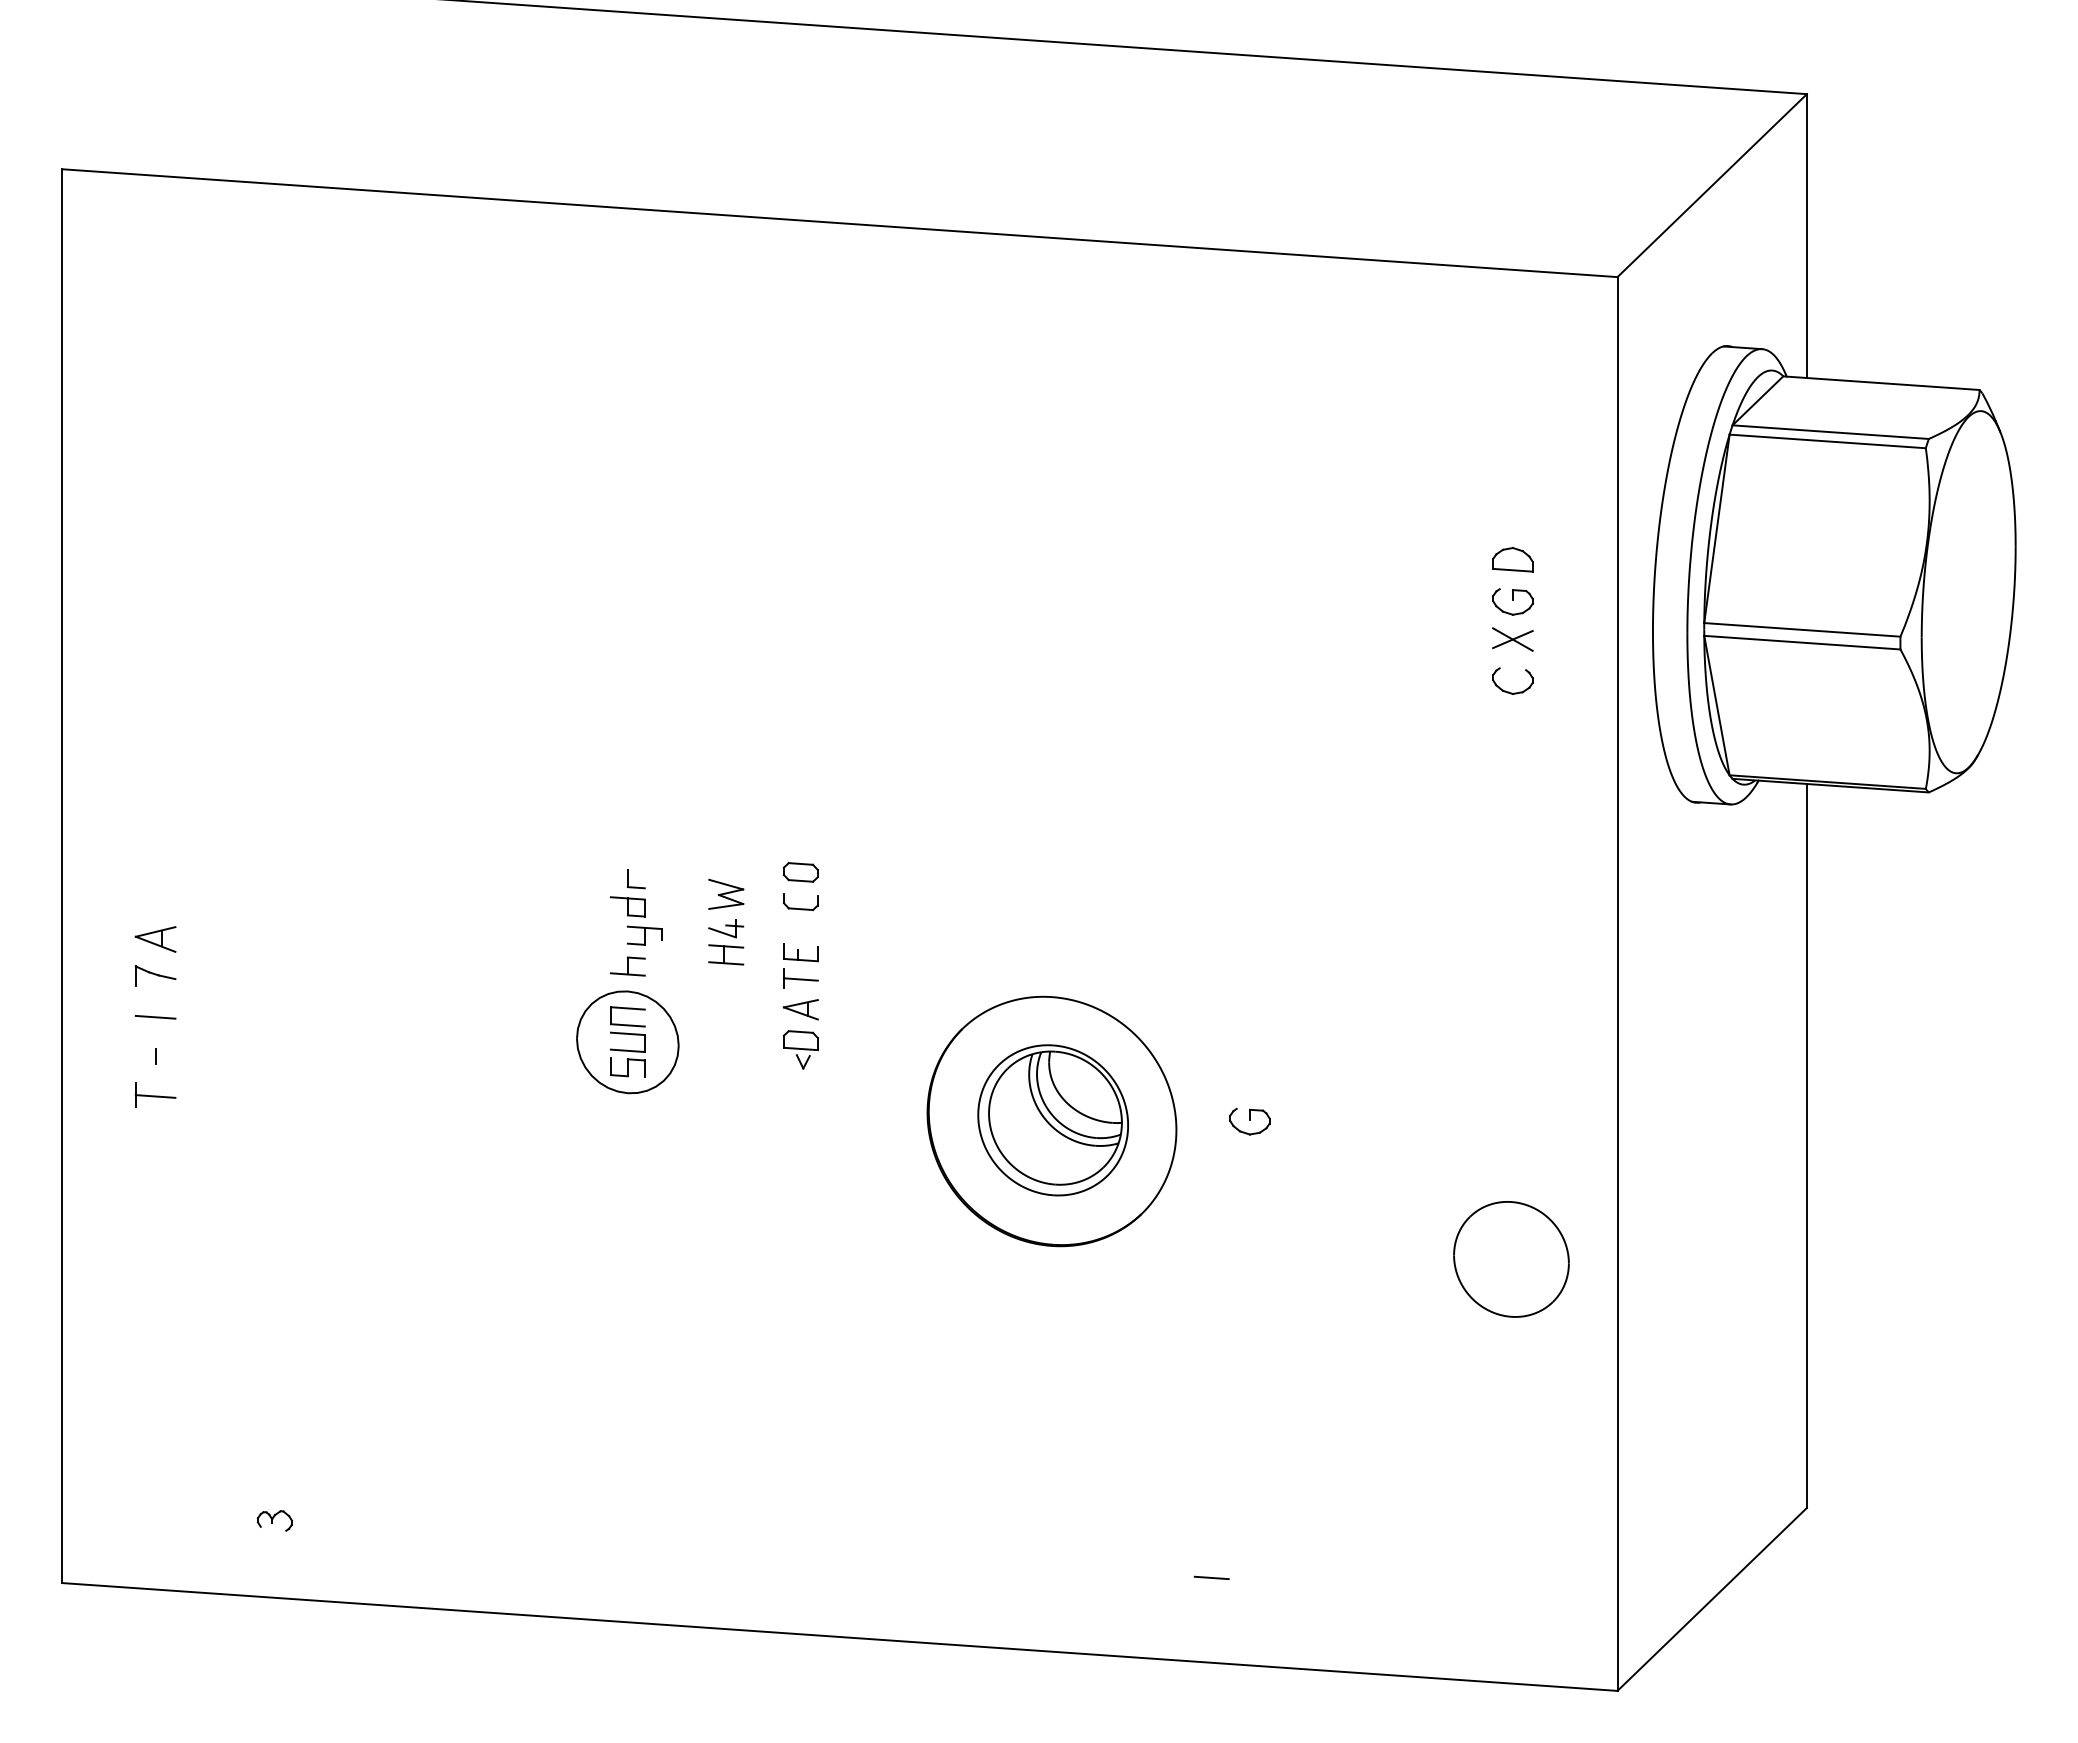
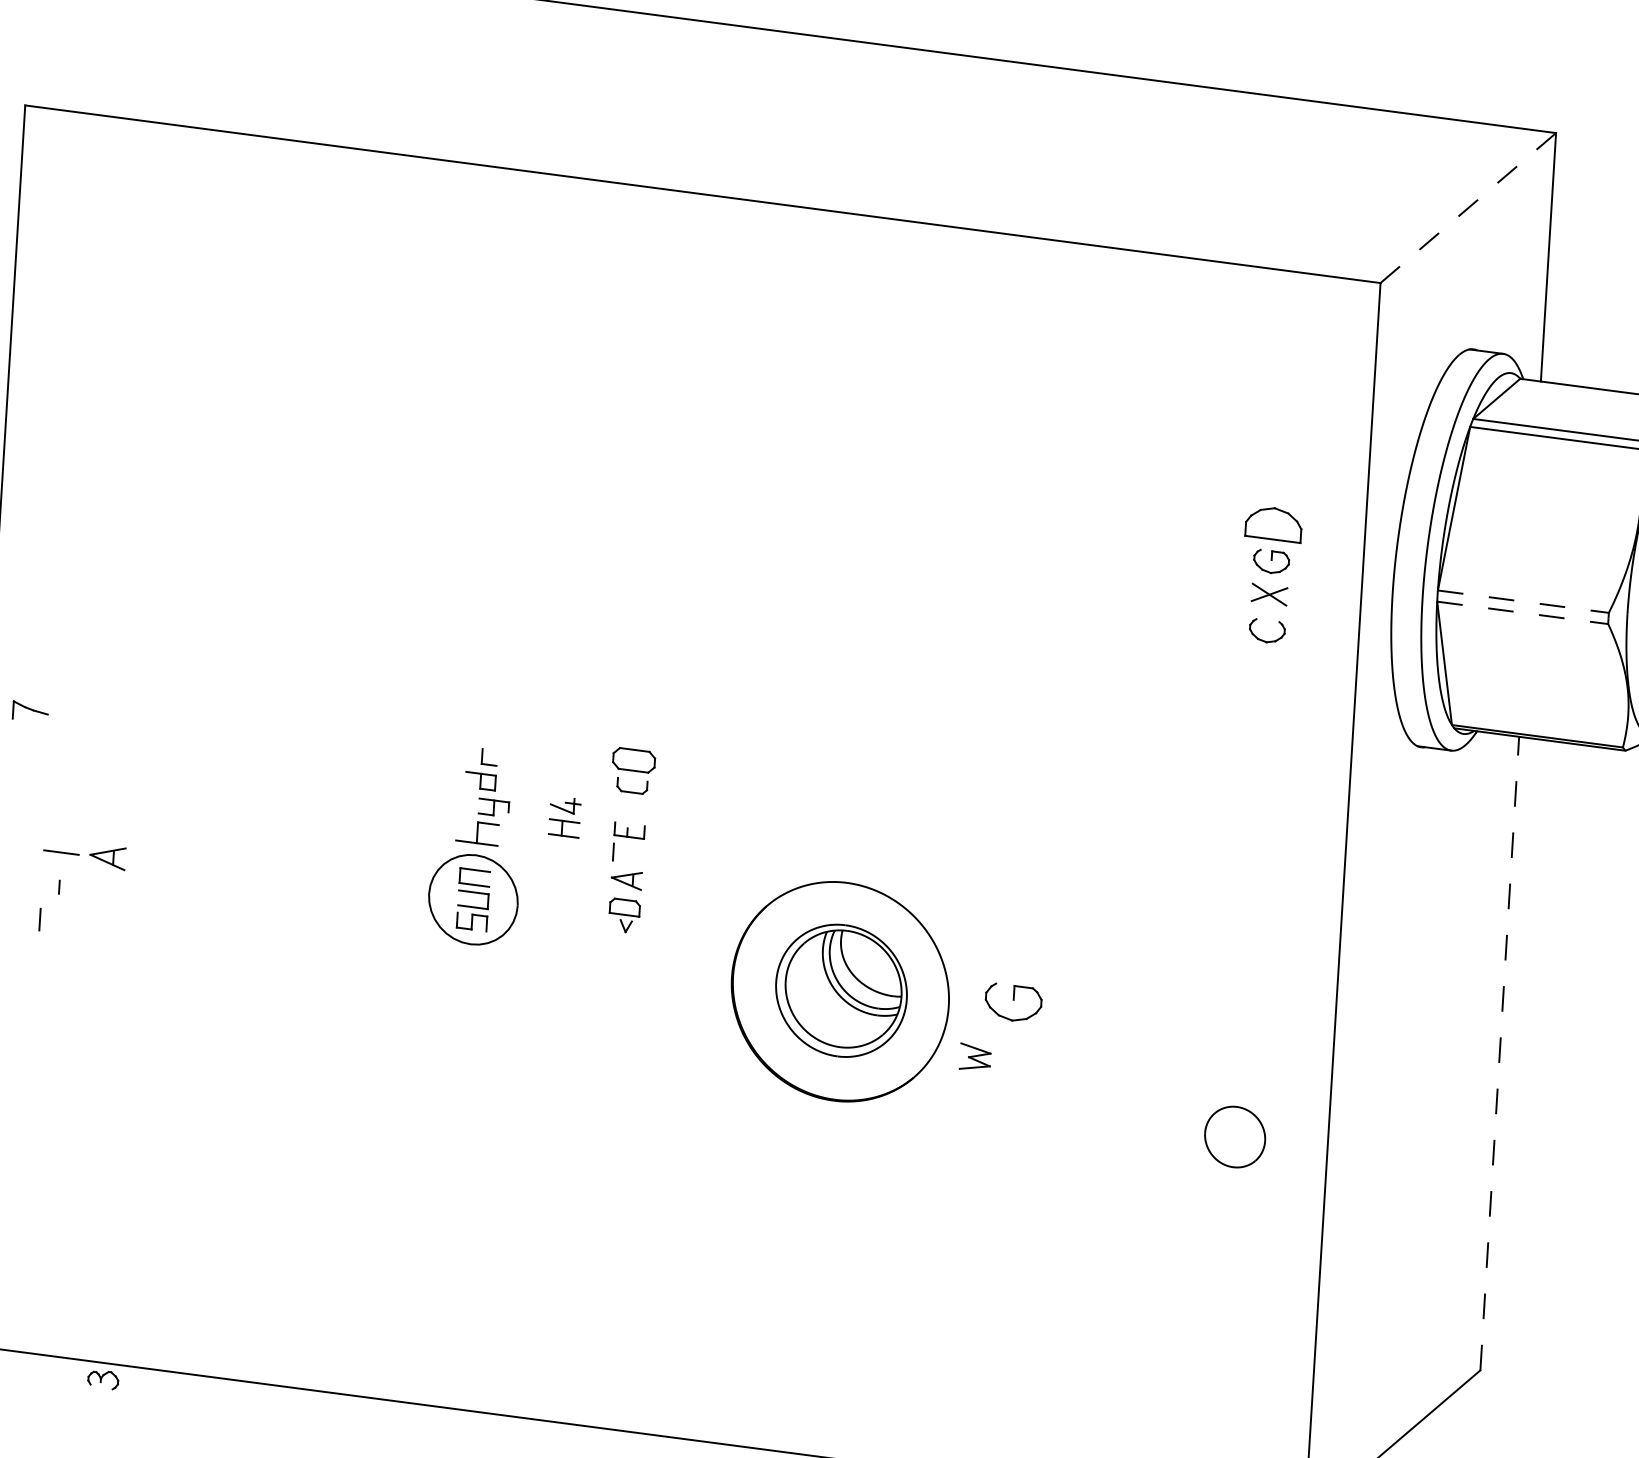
line: (1712, 185) -> (1468, 207), solid -> dashed
part: (1512, 559) -> (1273, 524), size x1.6
line: (1802, 629) -> (1523, 601), solid -> dashed
line: (1802, 642) -> (1522, 612), solid -> dashed
part: (800, 872) -> (633, 760), size x1.4
part: (726, 893) -> (975, 1056), moved
part: (155, 939) -> (107, 858), moved
part: (627, 966) -> (477, 833), size x1.4
part: (155, 975) -> (30, 710), moved
line: (800, 979) -> (627, 854), removed
line: (155, 1096) -> (57, 921), removed
part: (1249, 1121) -> (1013, 1002), size x1.6
line: (1806, 1145) -> (1499, 1053), solid -> dashed
part: (1511, 1259) -> (1235, 1137), size x0.6
part: (274, 1520) -> (102, 1379), moved
line: (1211, 1577) -> (955, 1399), removed

